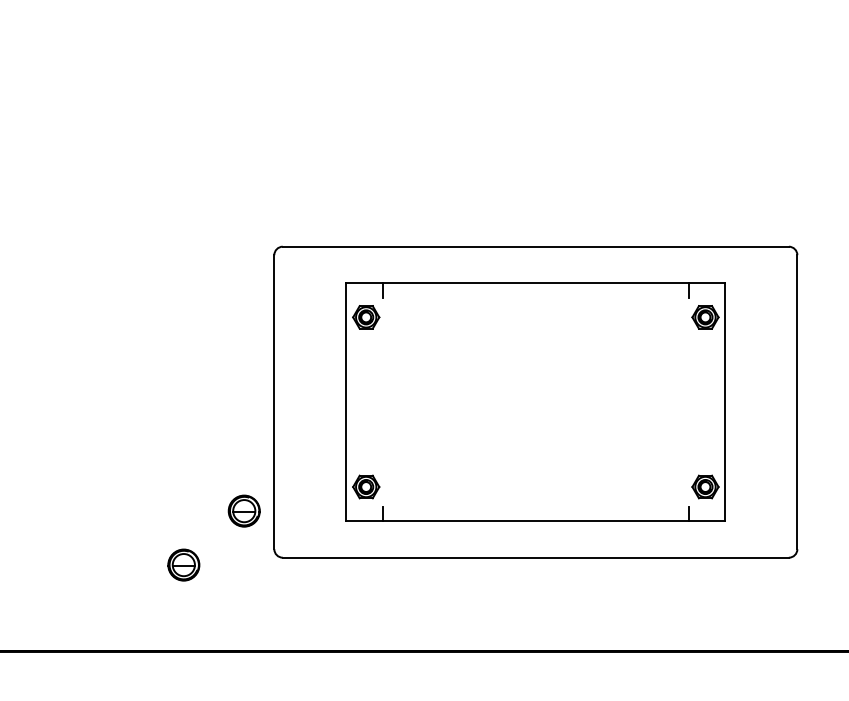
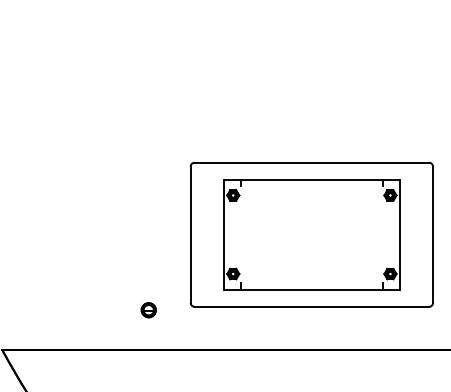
part: (243, 511) -> (176, 285), removed

